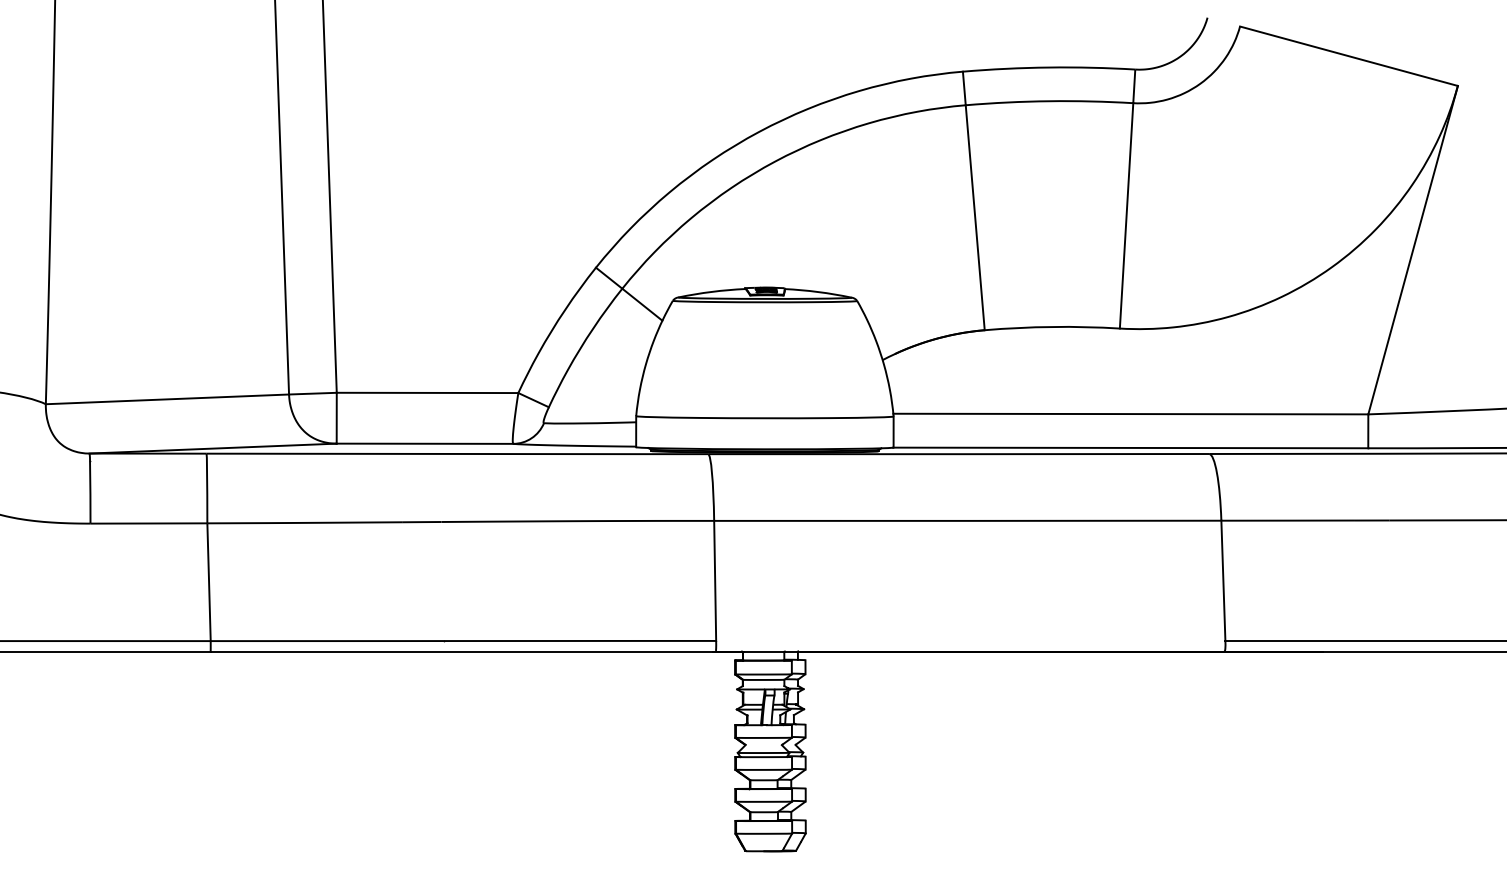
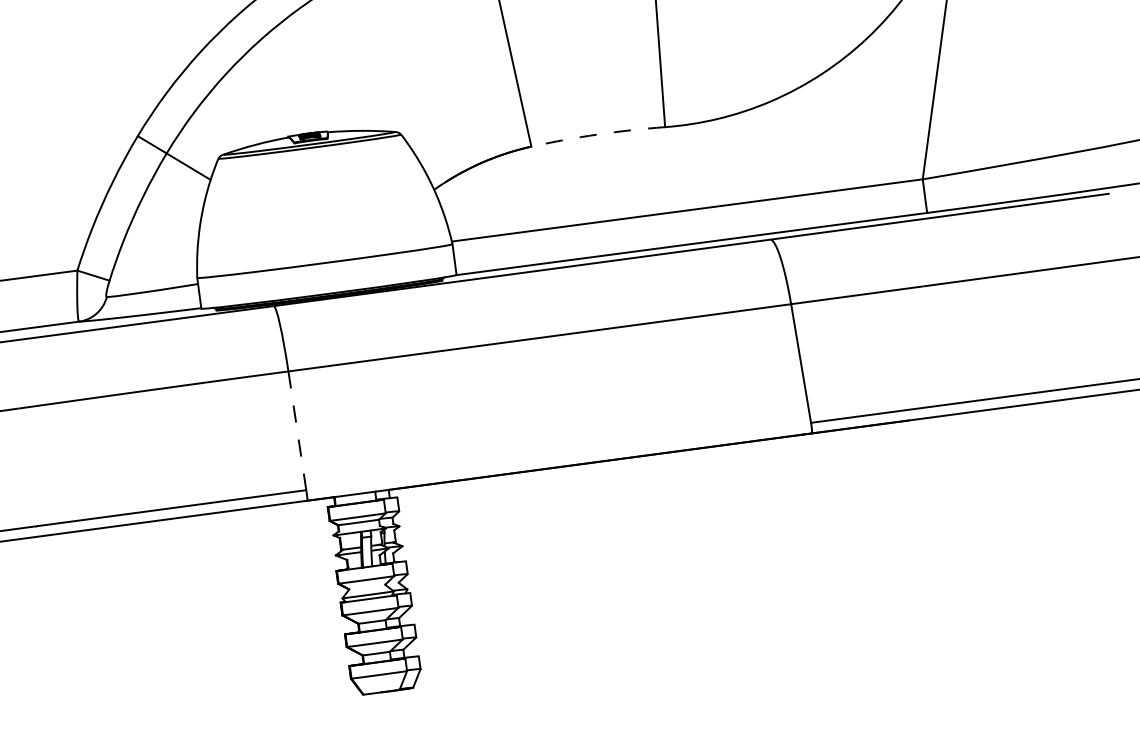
arc: (1052, 326) -> (598, 134), solid -> dashed
line: (715, 581) -> (297, 431), solid -> dashed

